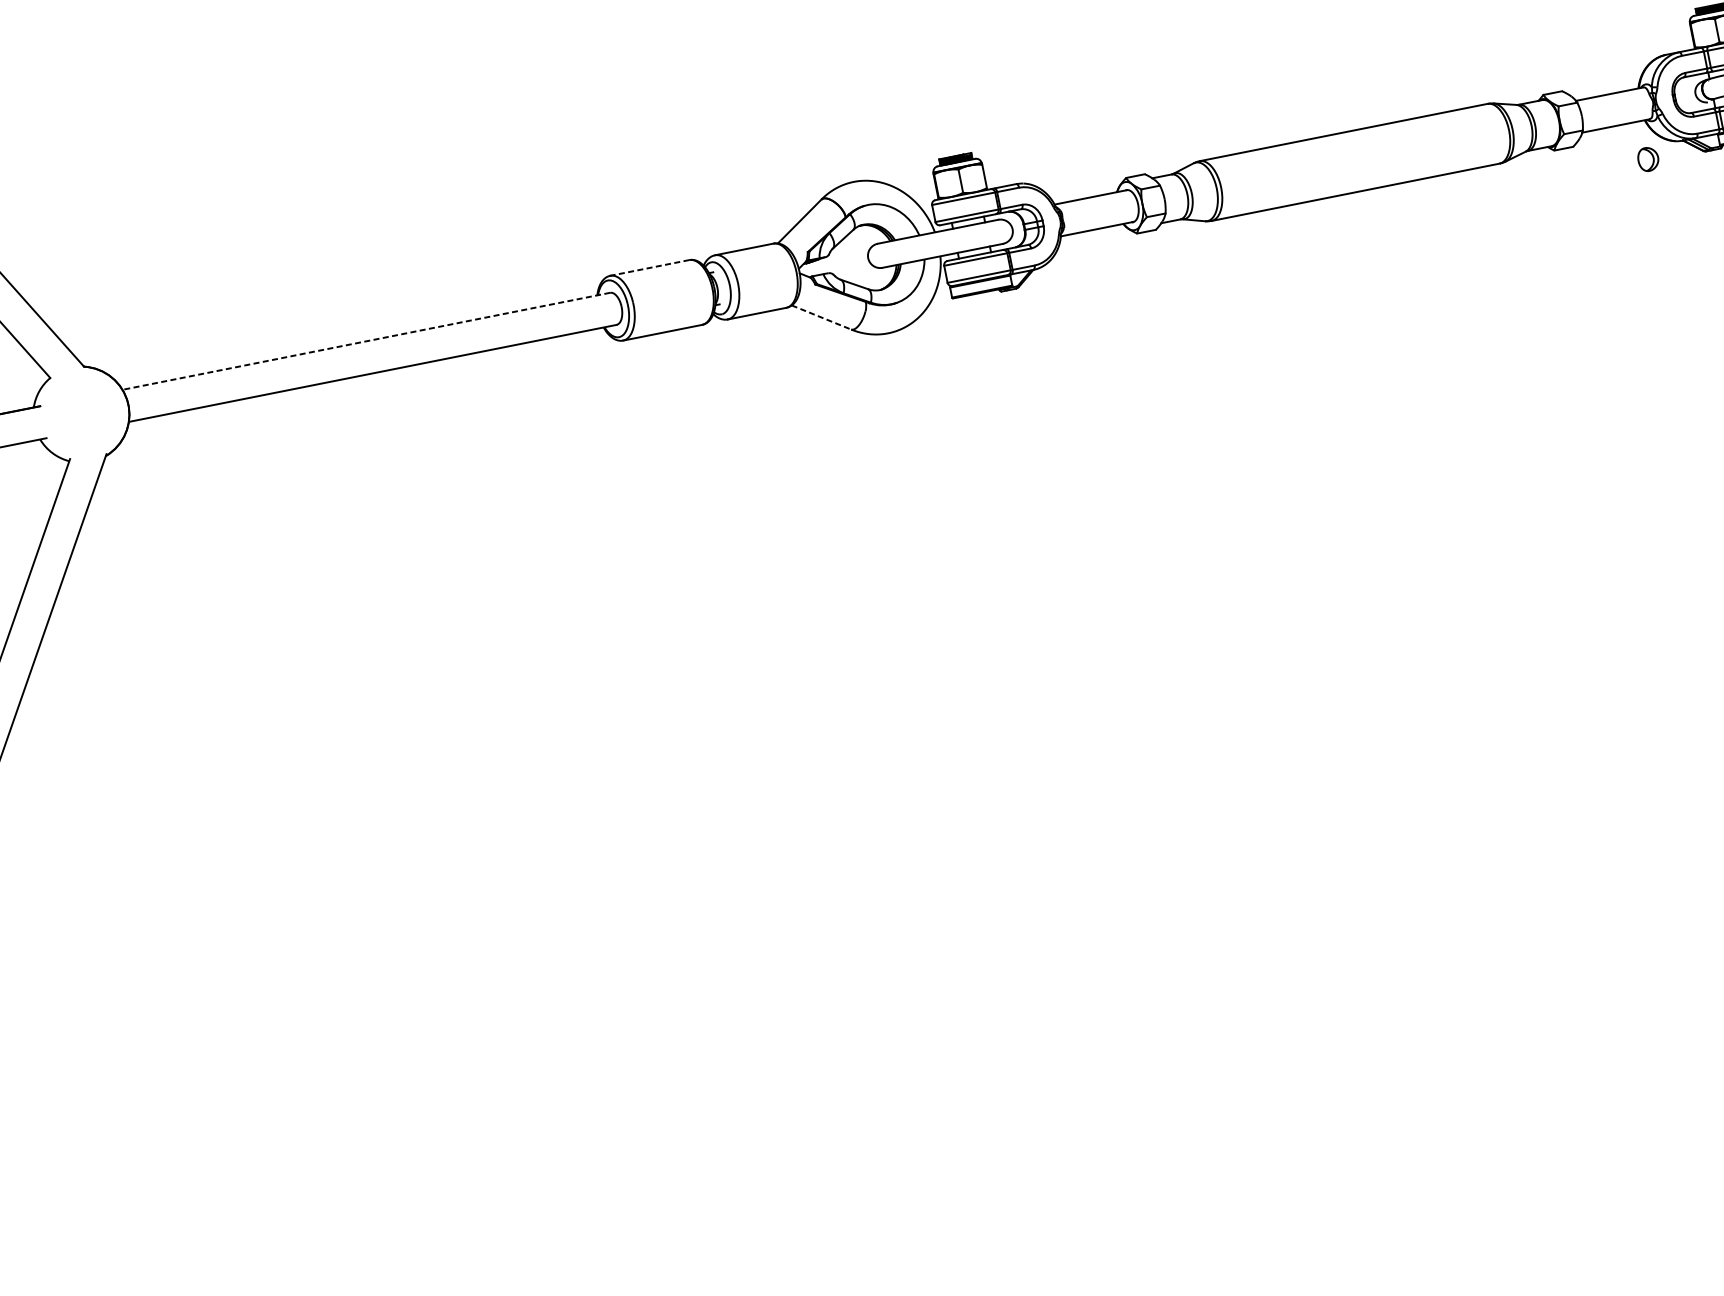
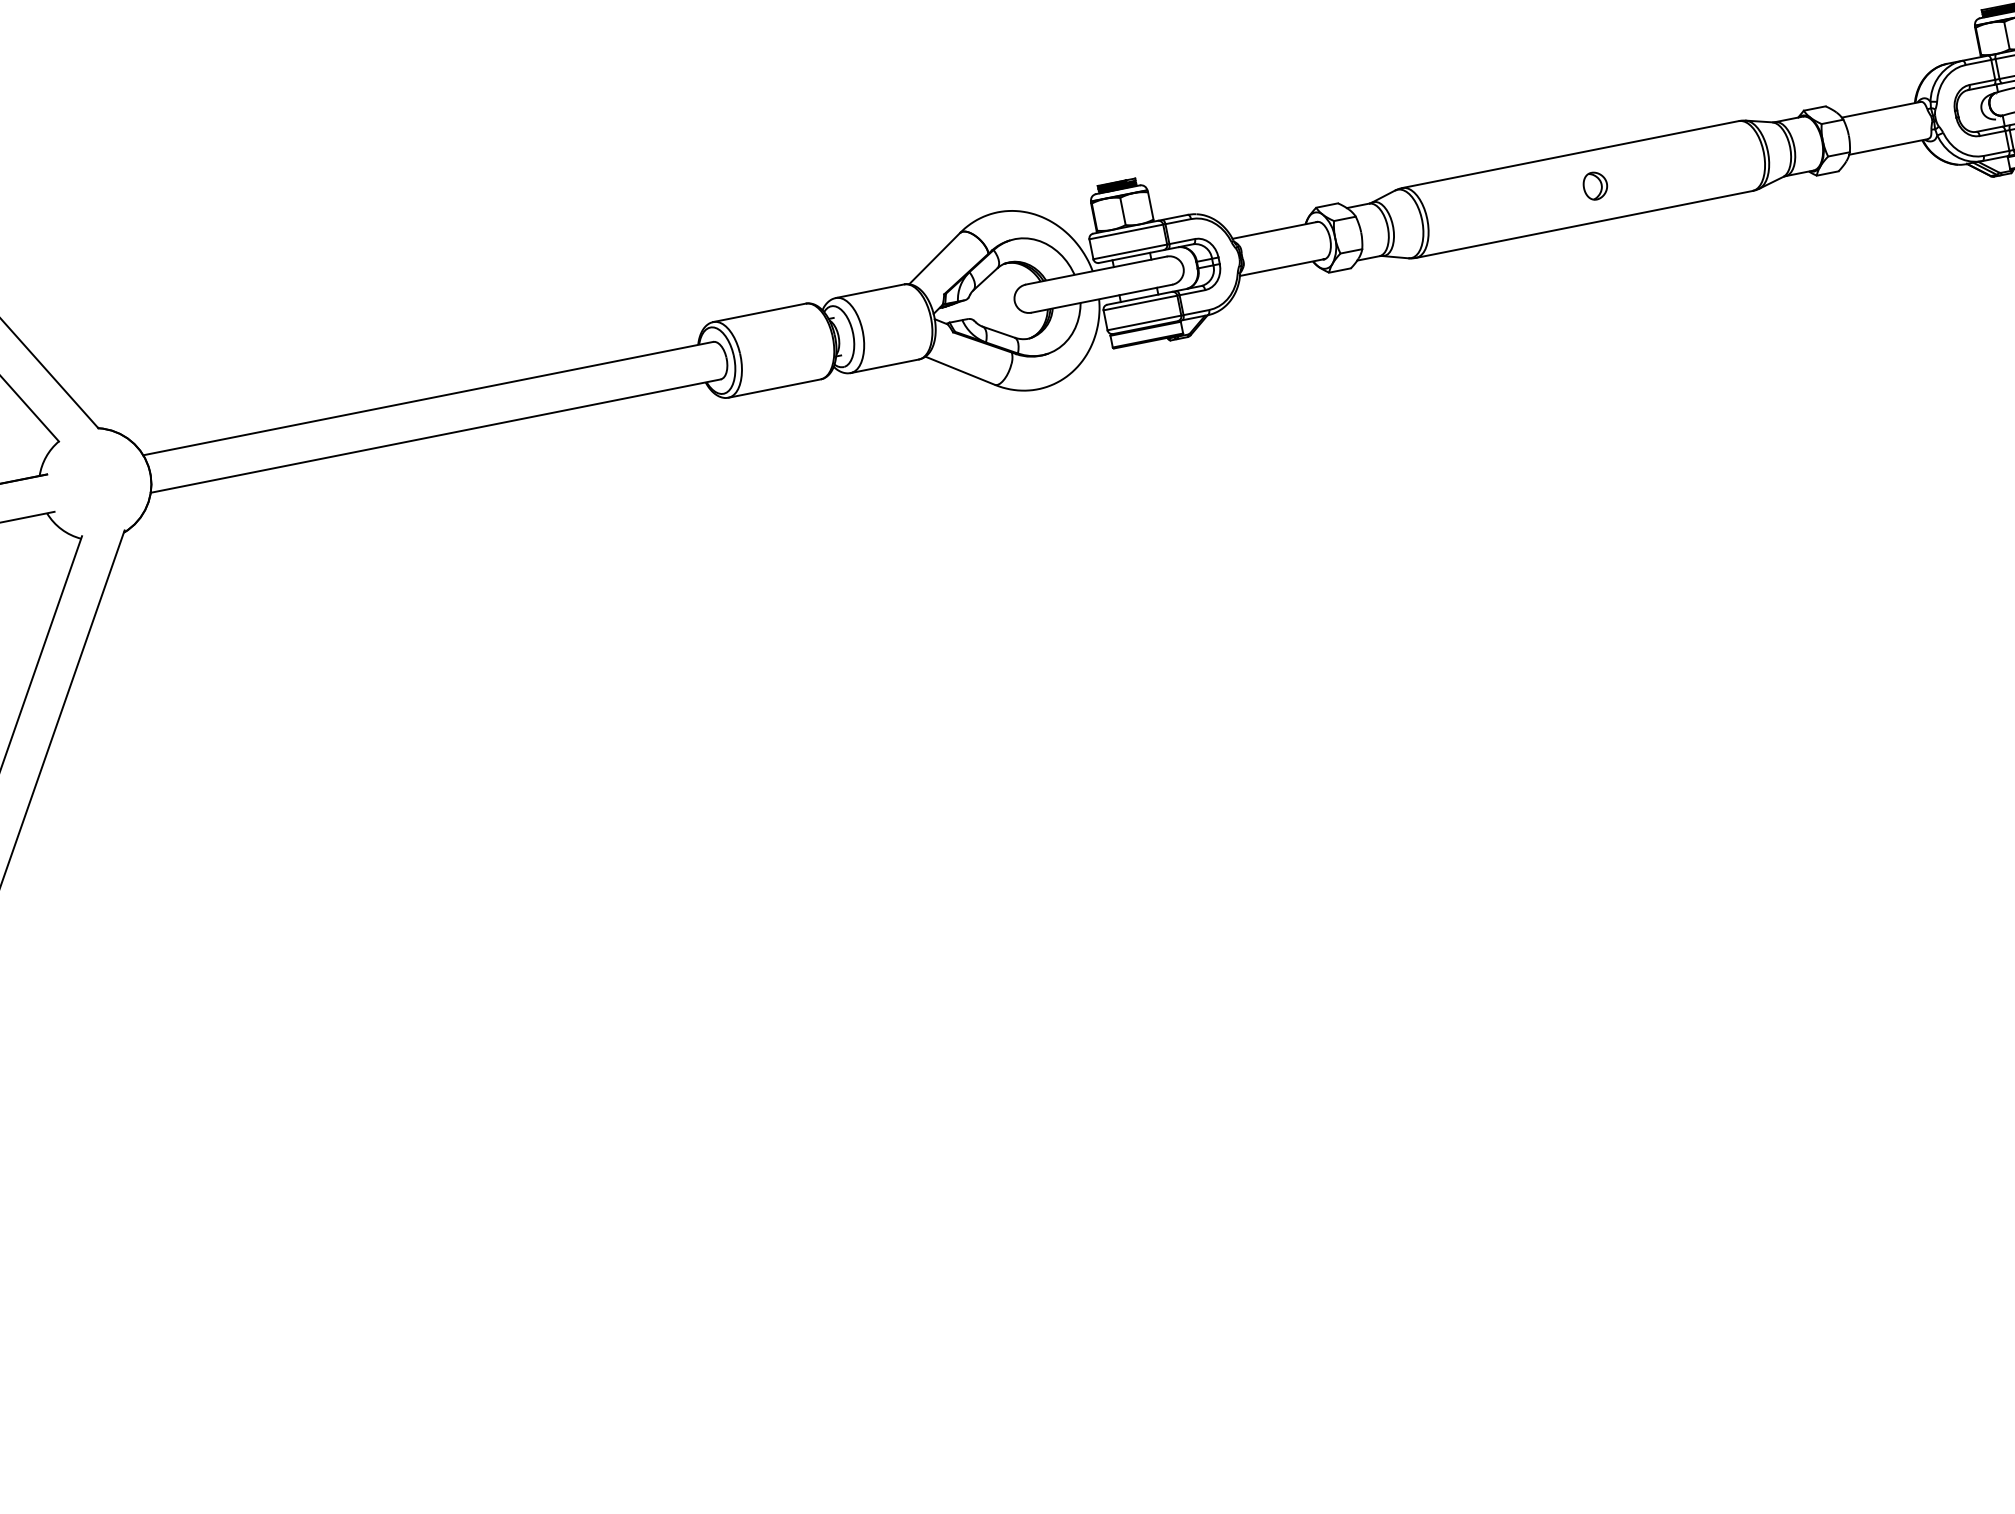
part: (1648, 158) -> (1595, 185), moved
line: (649, 267) -> (759, 312), dashed -> solid
line: (821, 317) -> (960, 370), dashed -> solid
line: (366, 341) -> (428, 398), dashed -> solid

